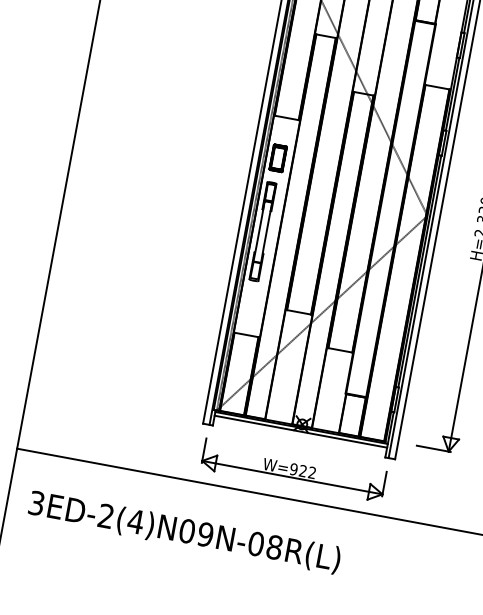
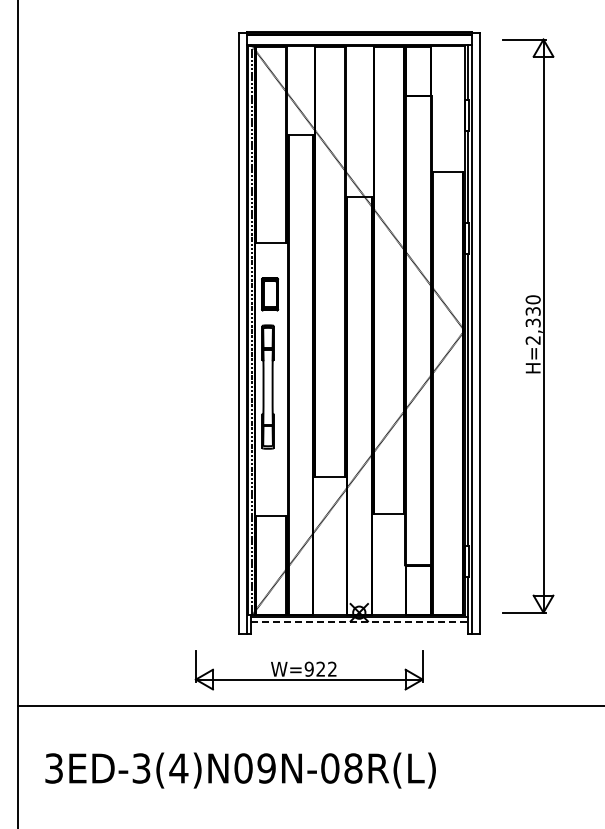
line: (301, 431) -> (359, 621), solid -> dashed
part: (293, 470) -> (308, 670), moved
text: (106, 516) -> (141, 768), 3ED-2(4)N09N-08R(L) -> 3ED-3(4)N09N-08R(L)

